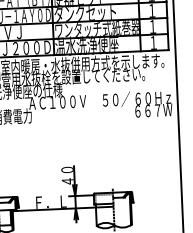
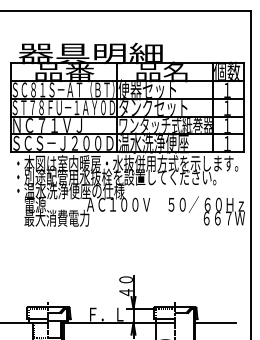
line: (149, 204) -> (215, 322), added

